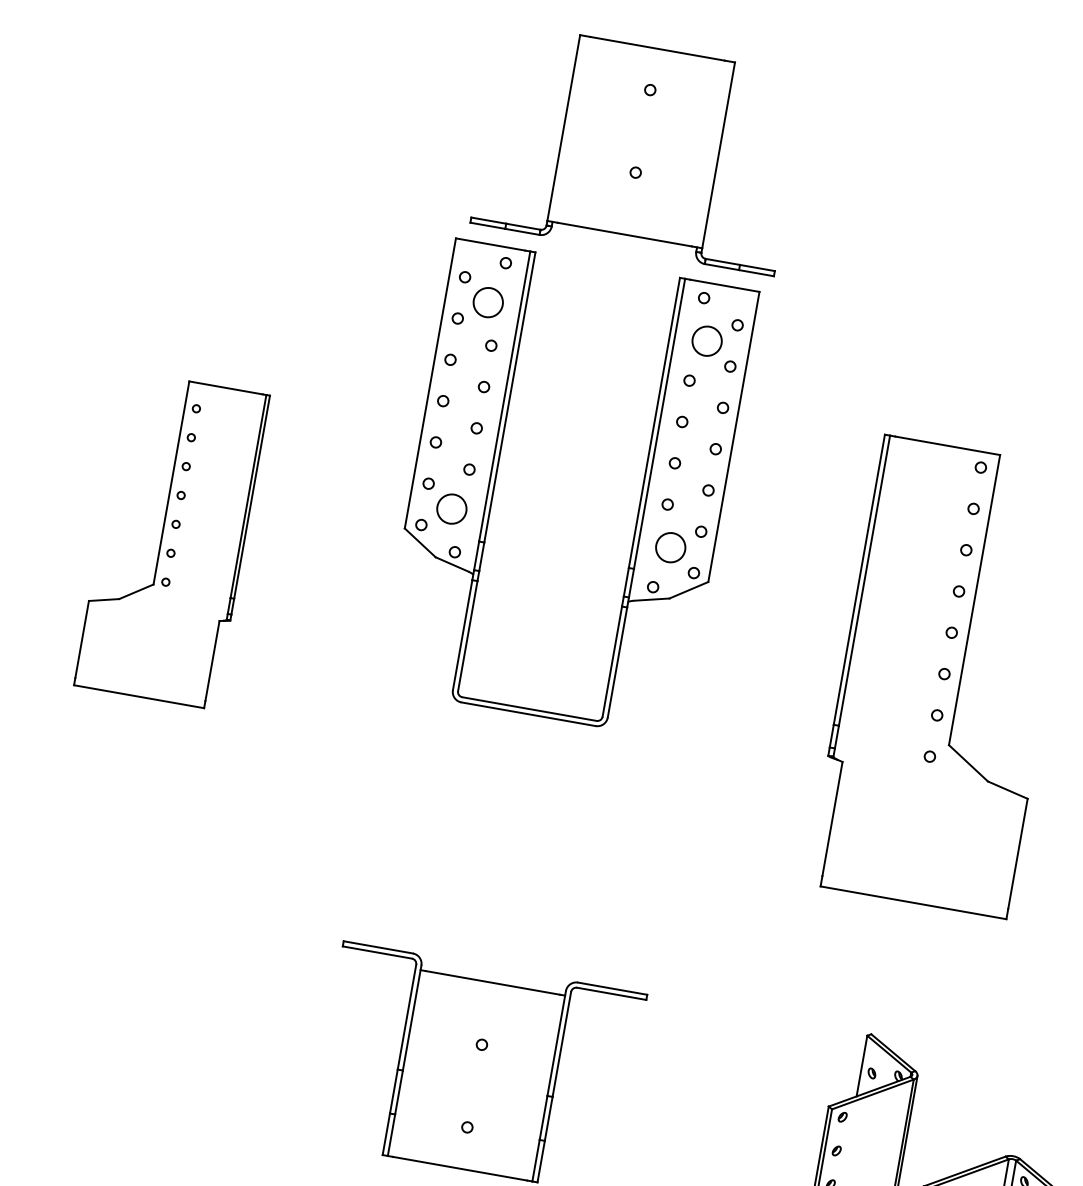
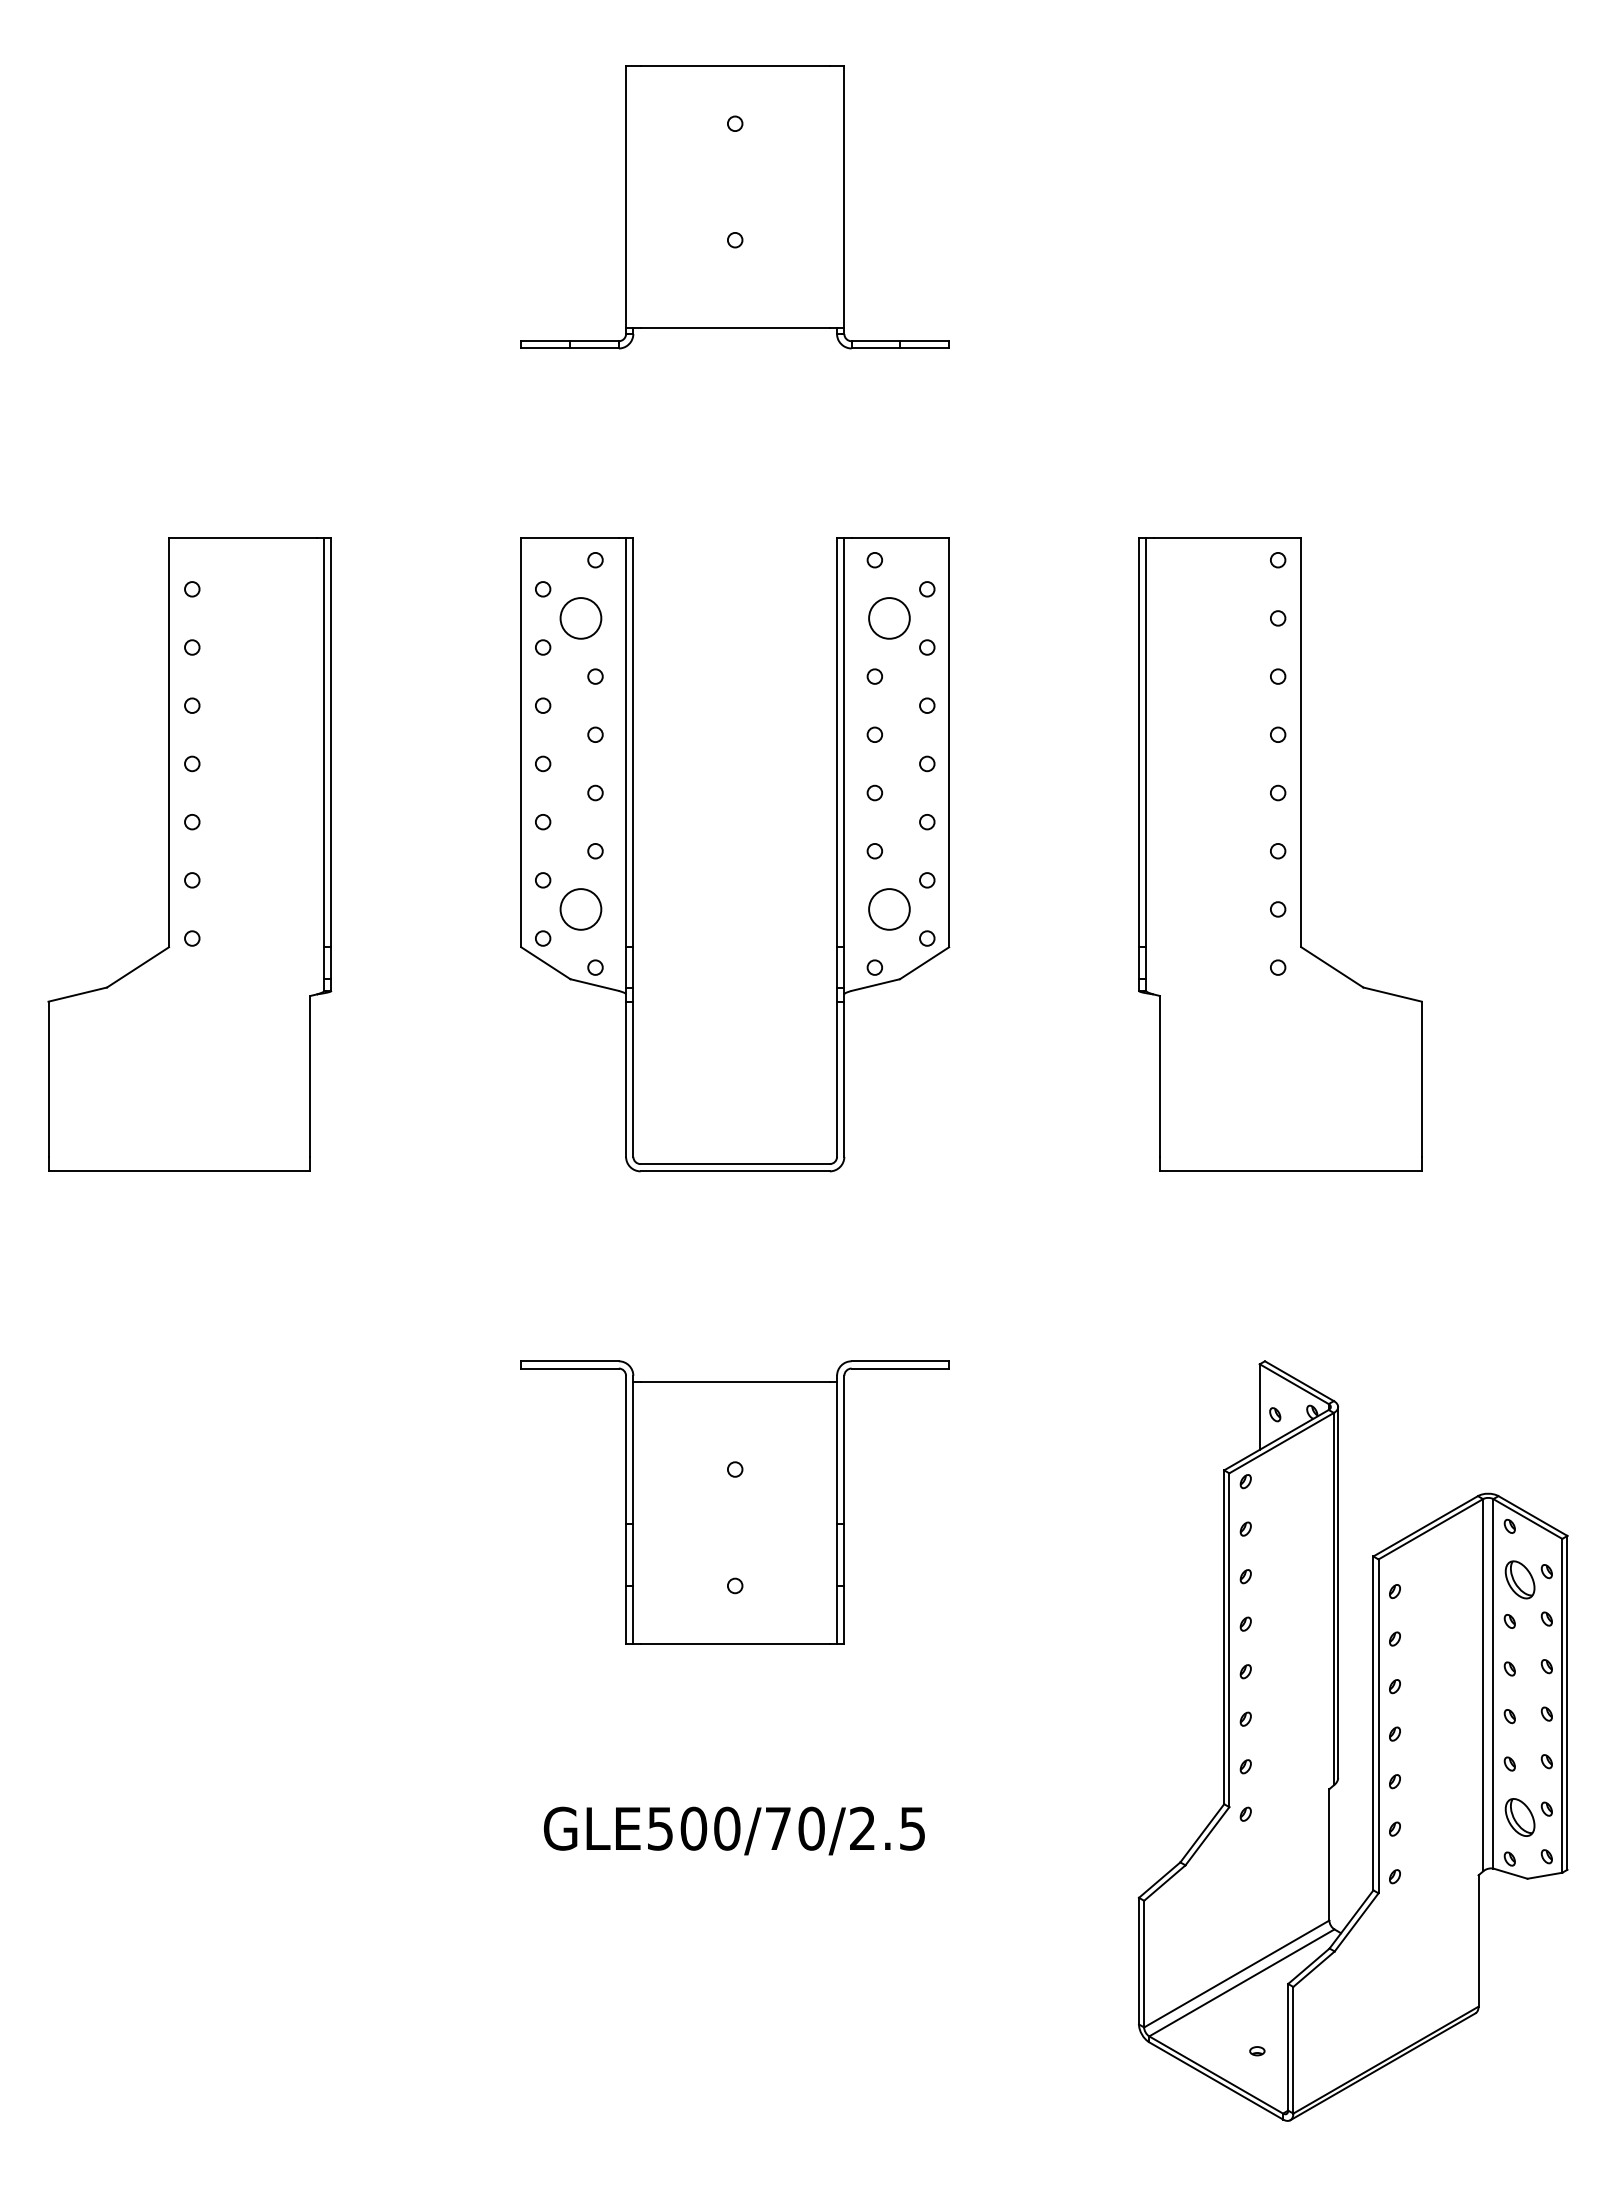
part: (640, 502) -> (836, 854), moved
part: (171, 540) -> (189, 854), size x1.43

